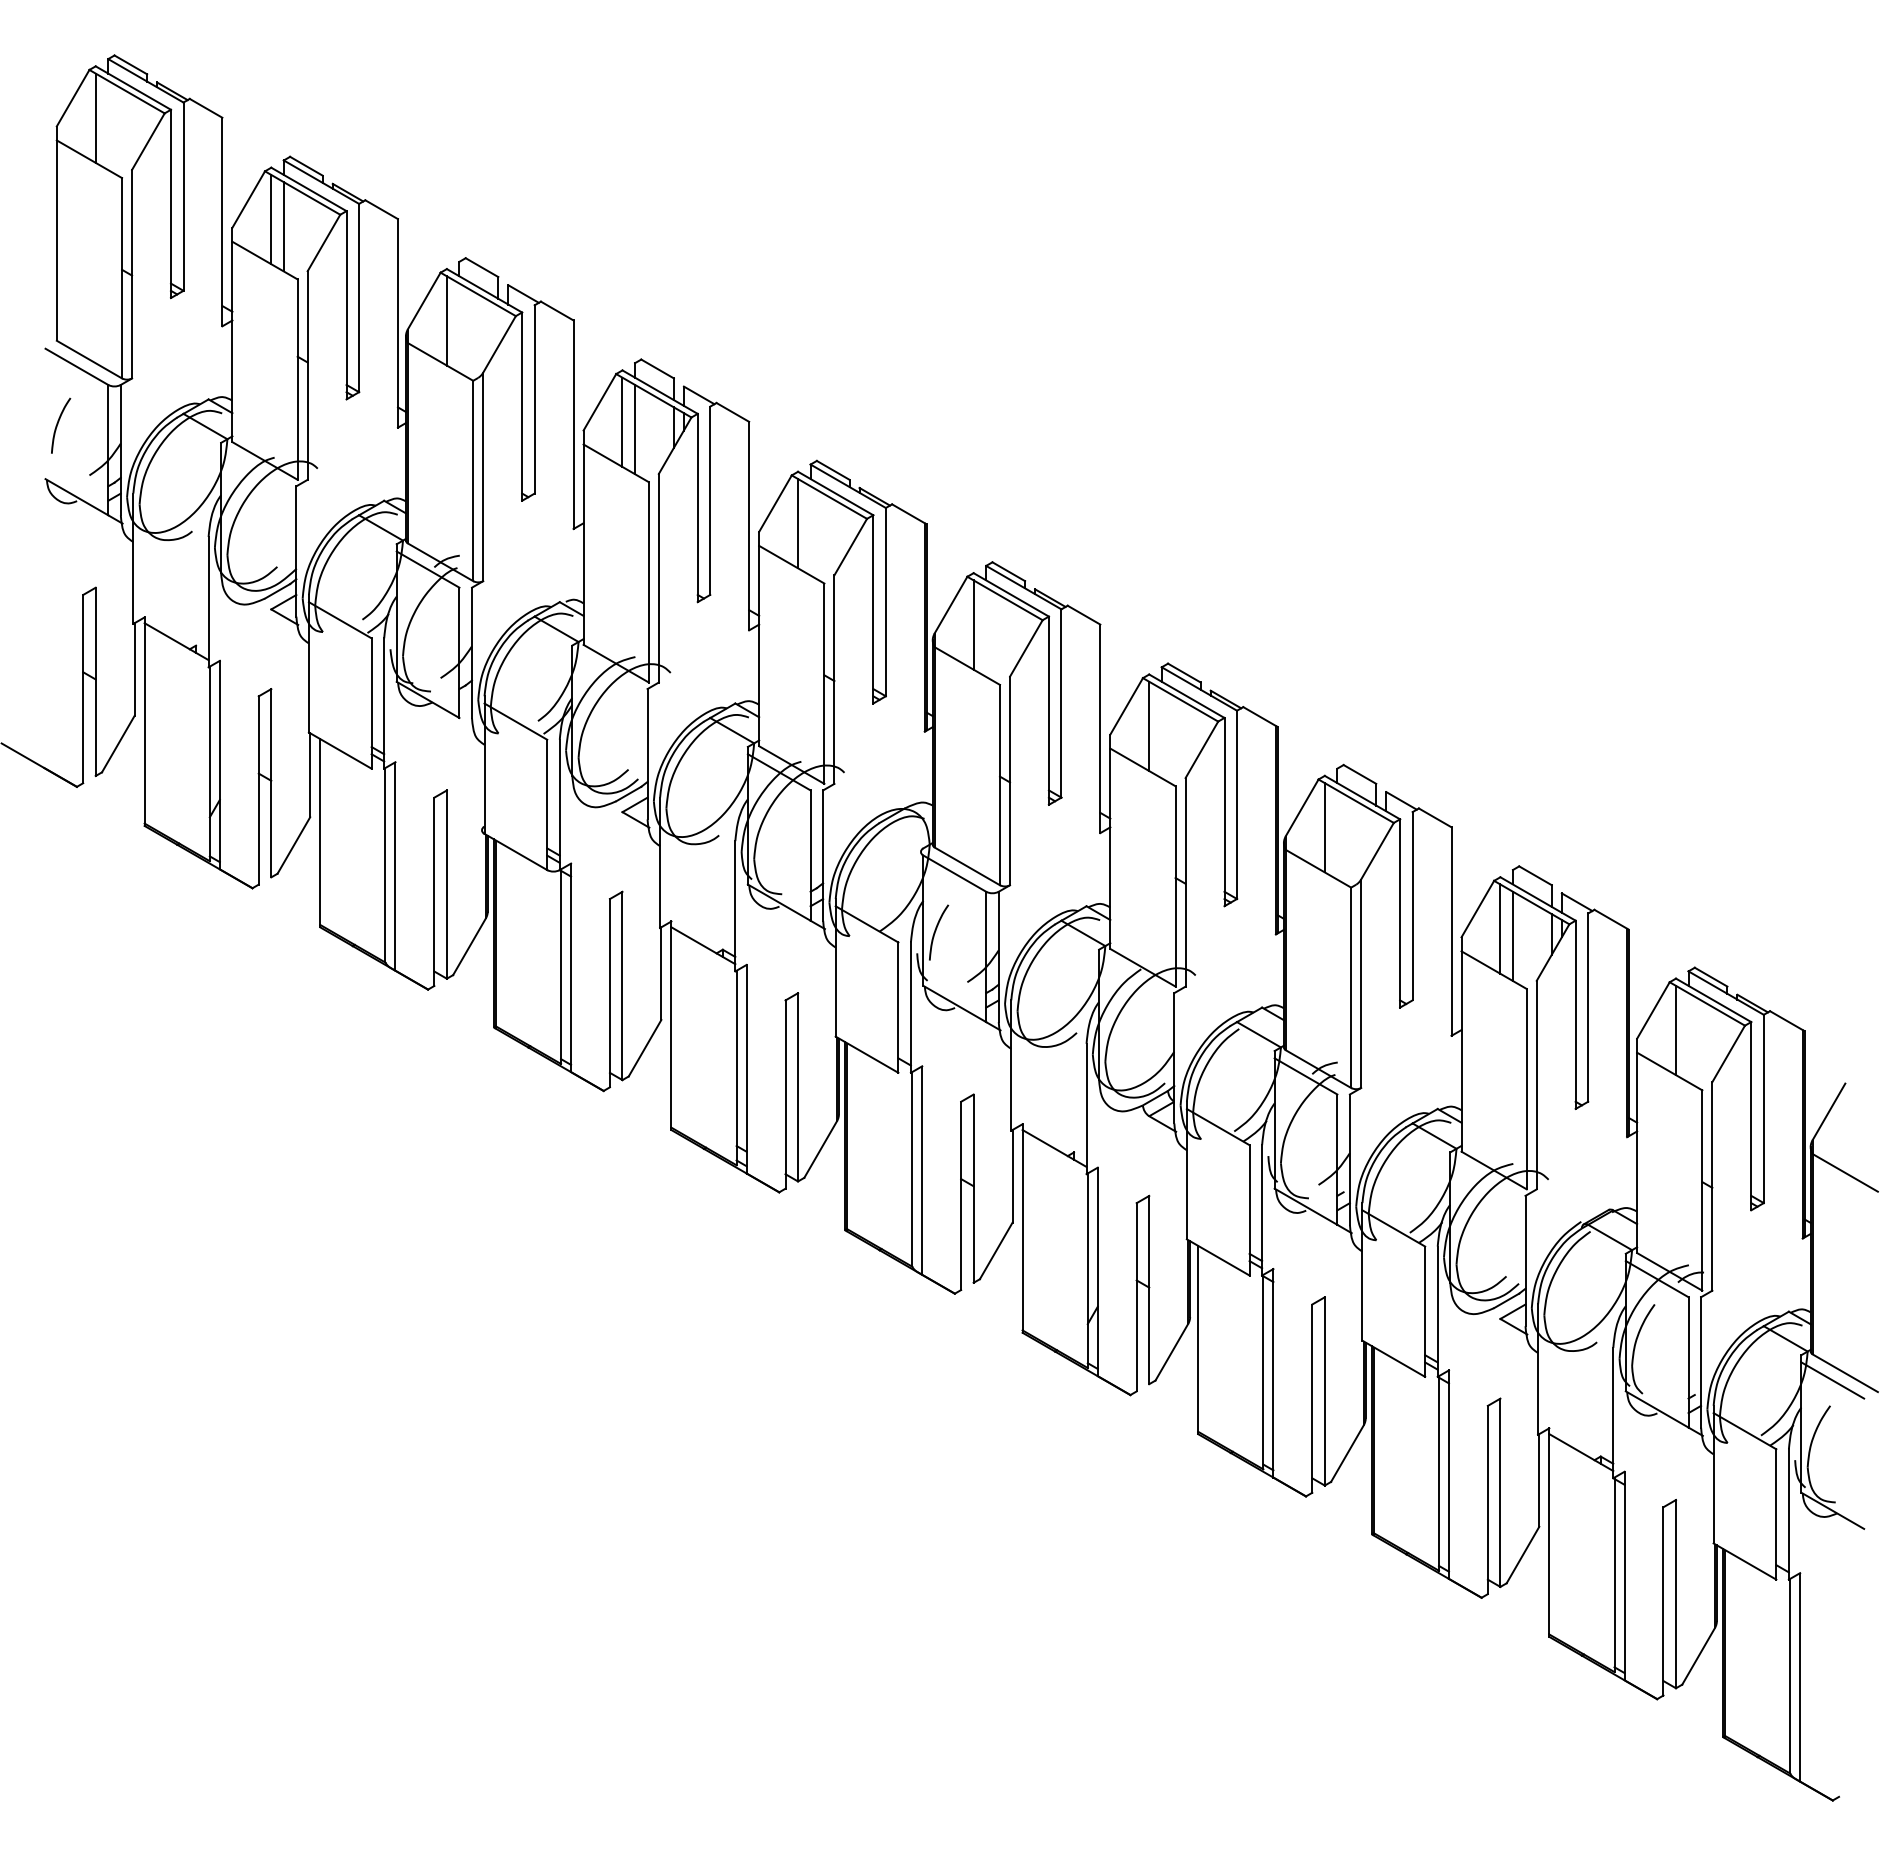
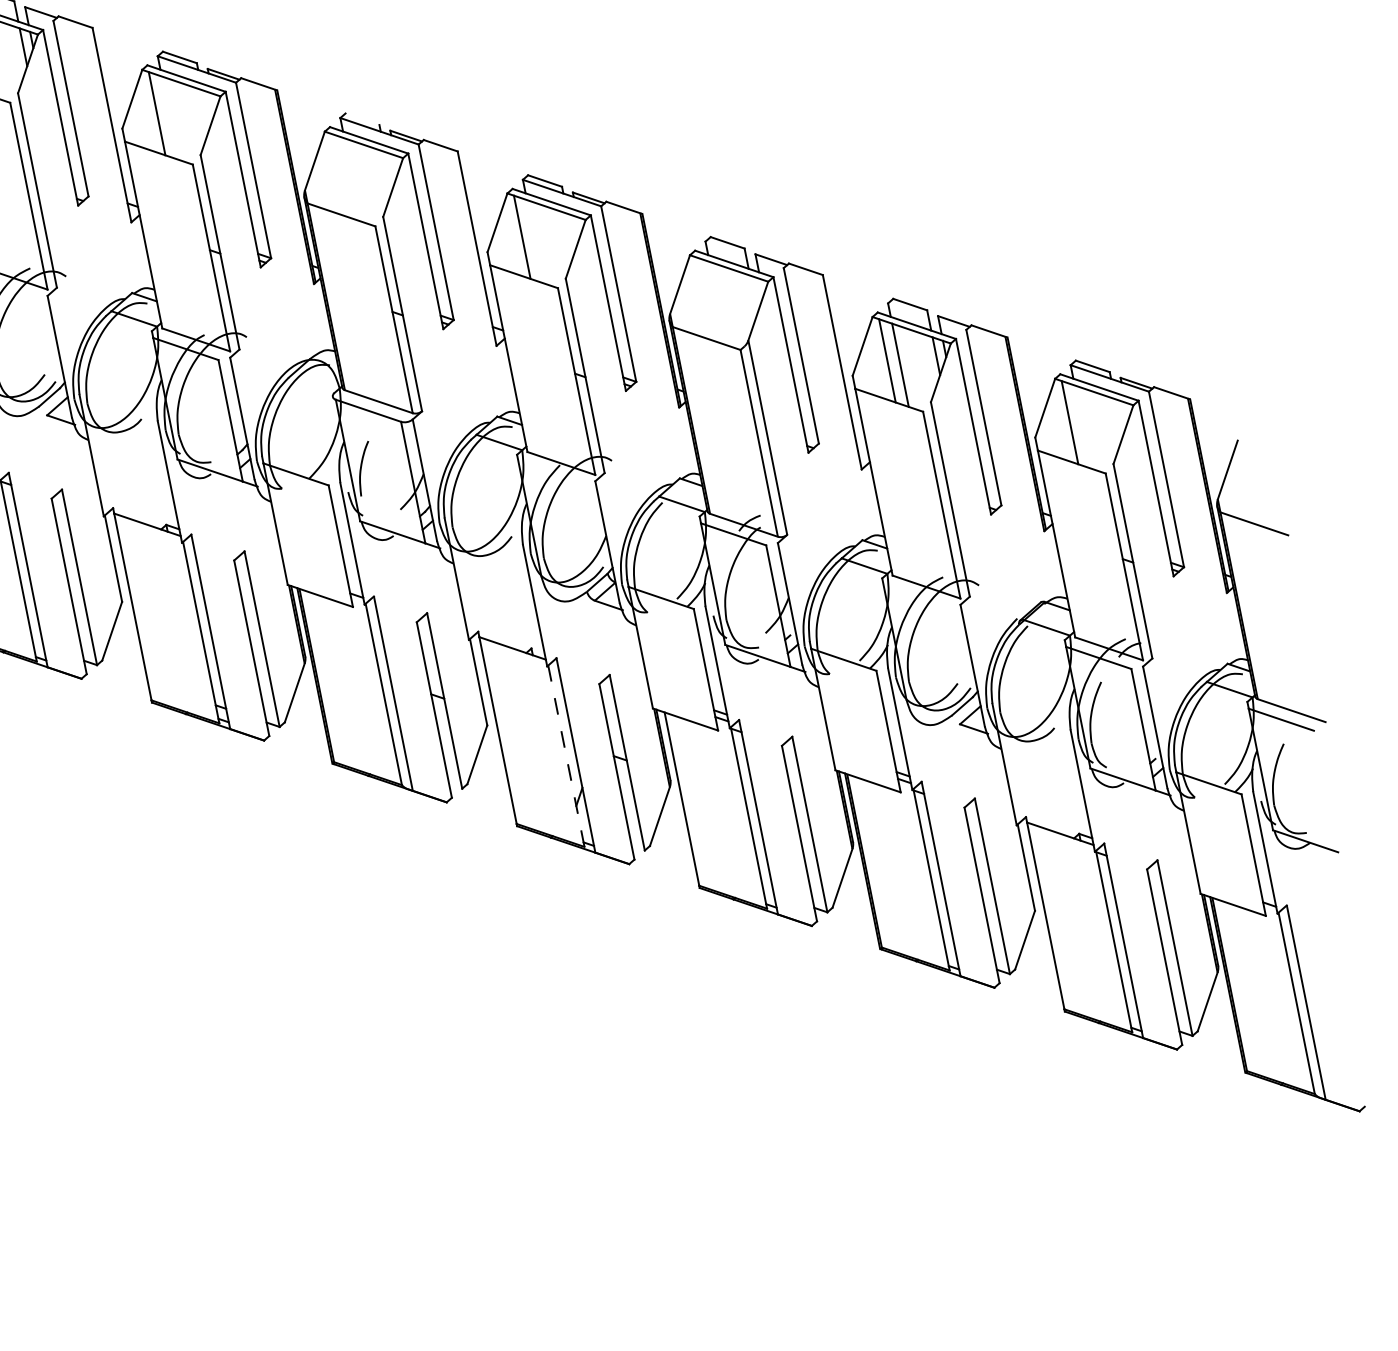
line: (1008, 571) -> (362, 119), removed
line: (973, 624) -> (339, 175), removed
line: (1324, 827) -> (704, 298), removed
line: (1087, 1270) -> (566, 756), solid -> dashed

